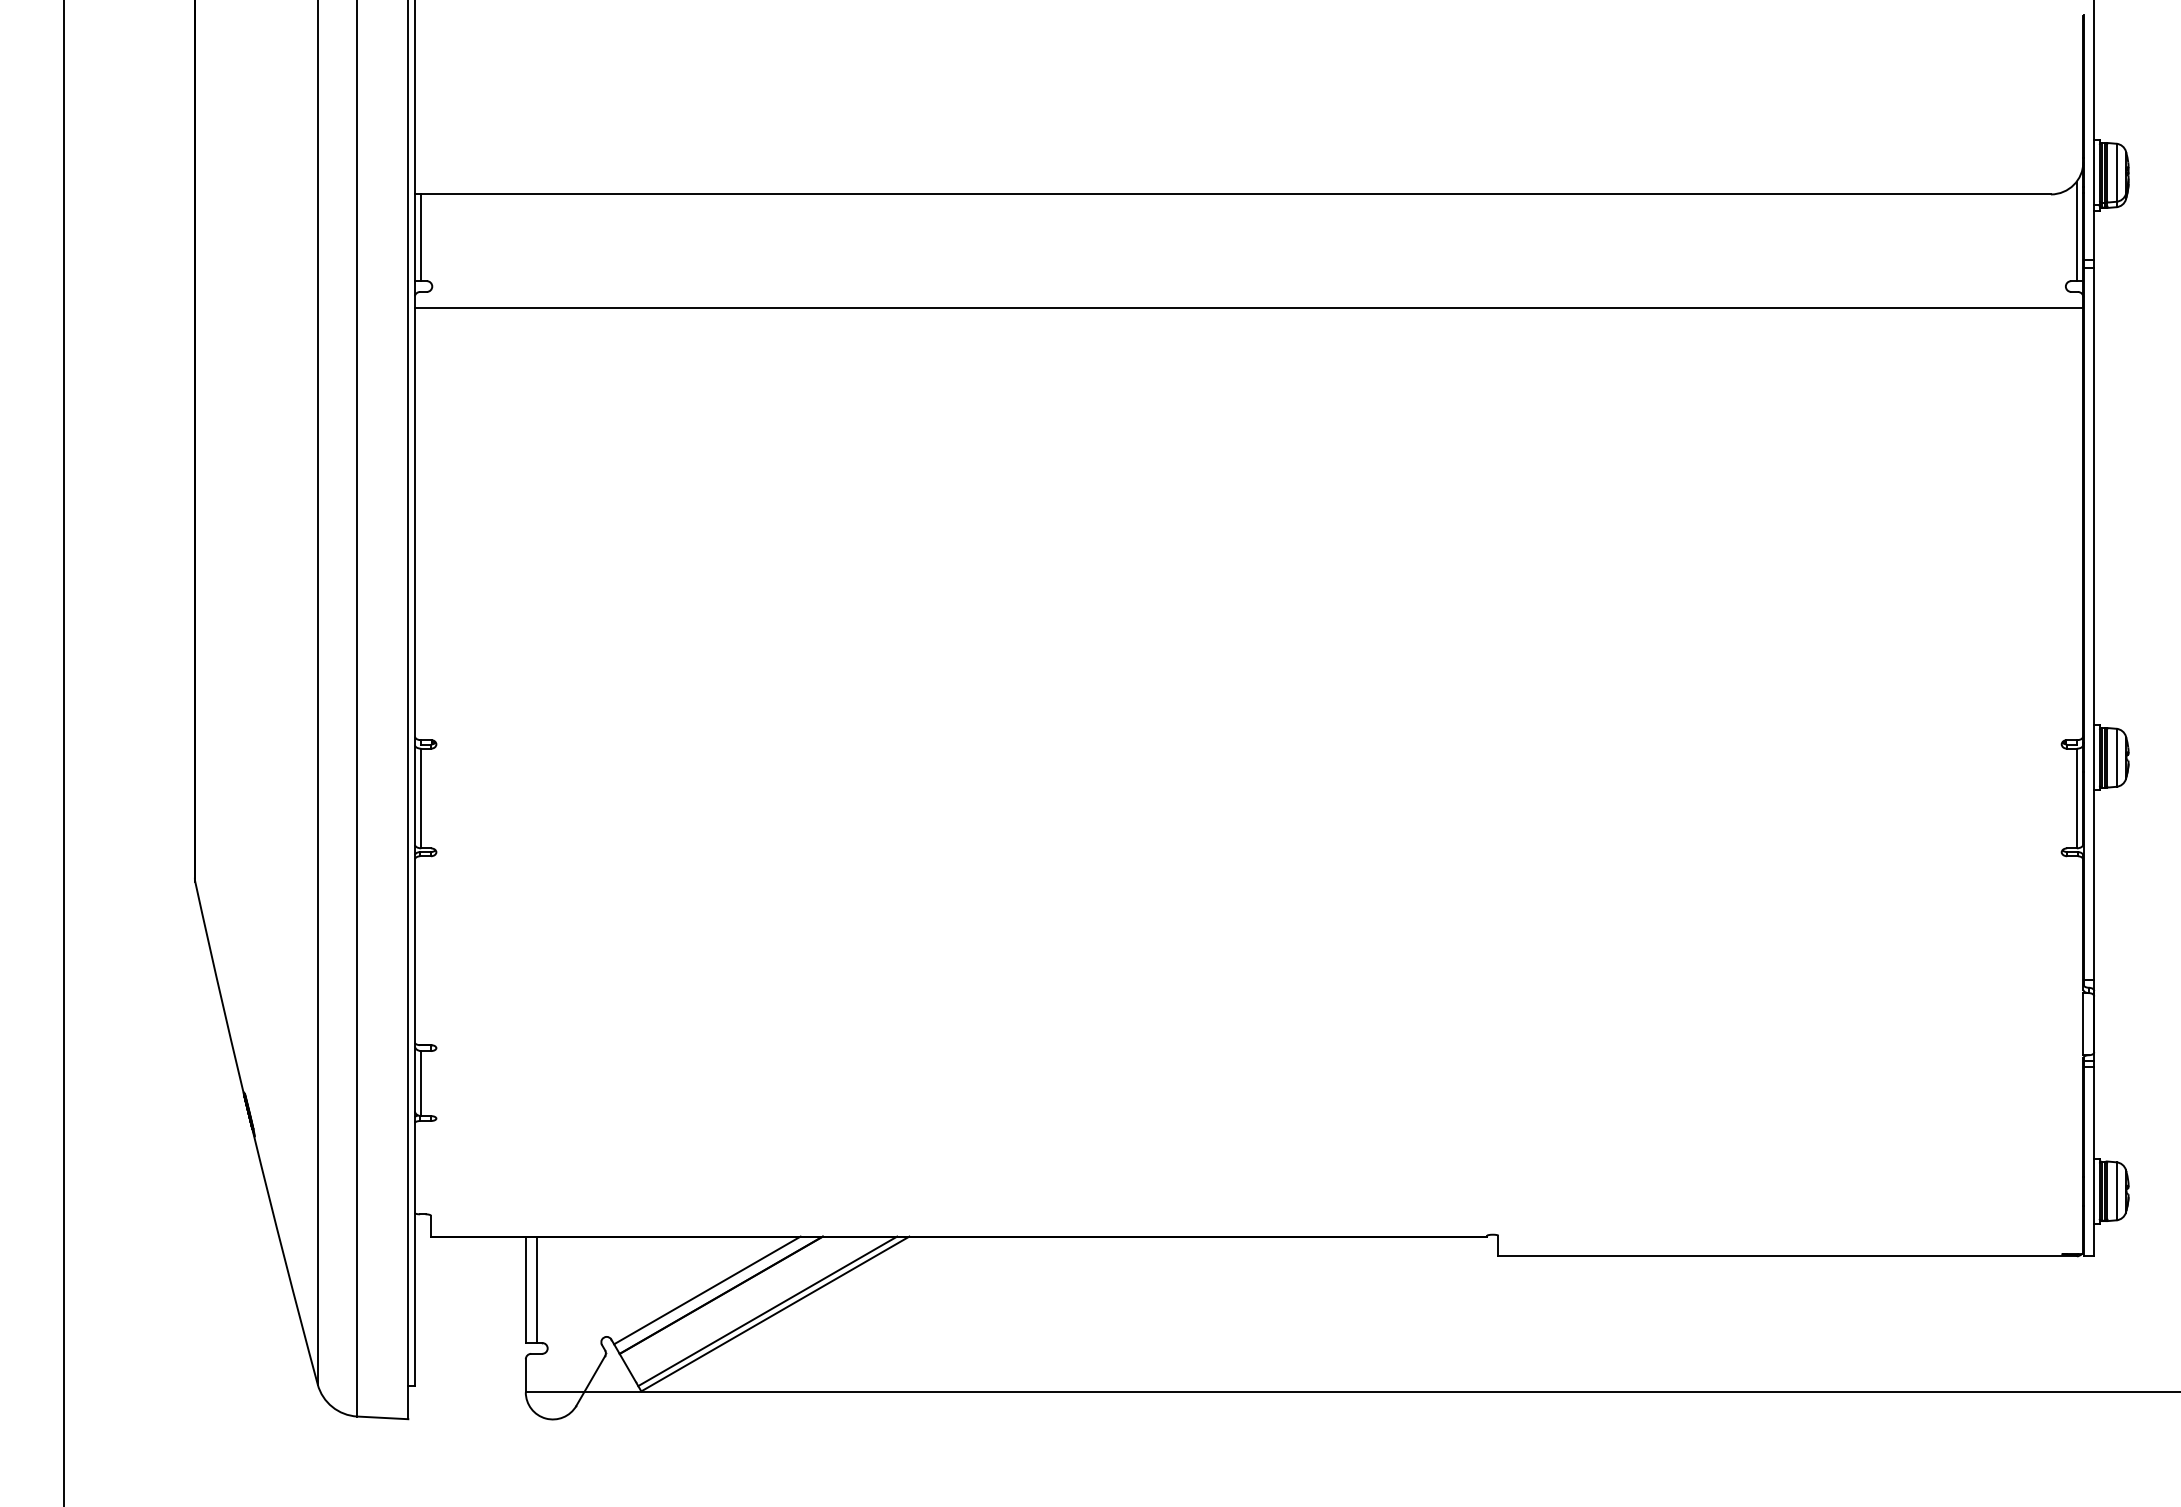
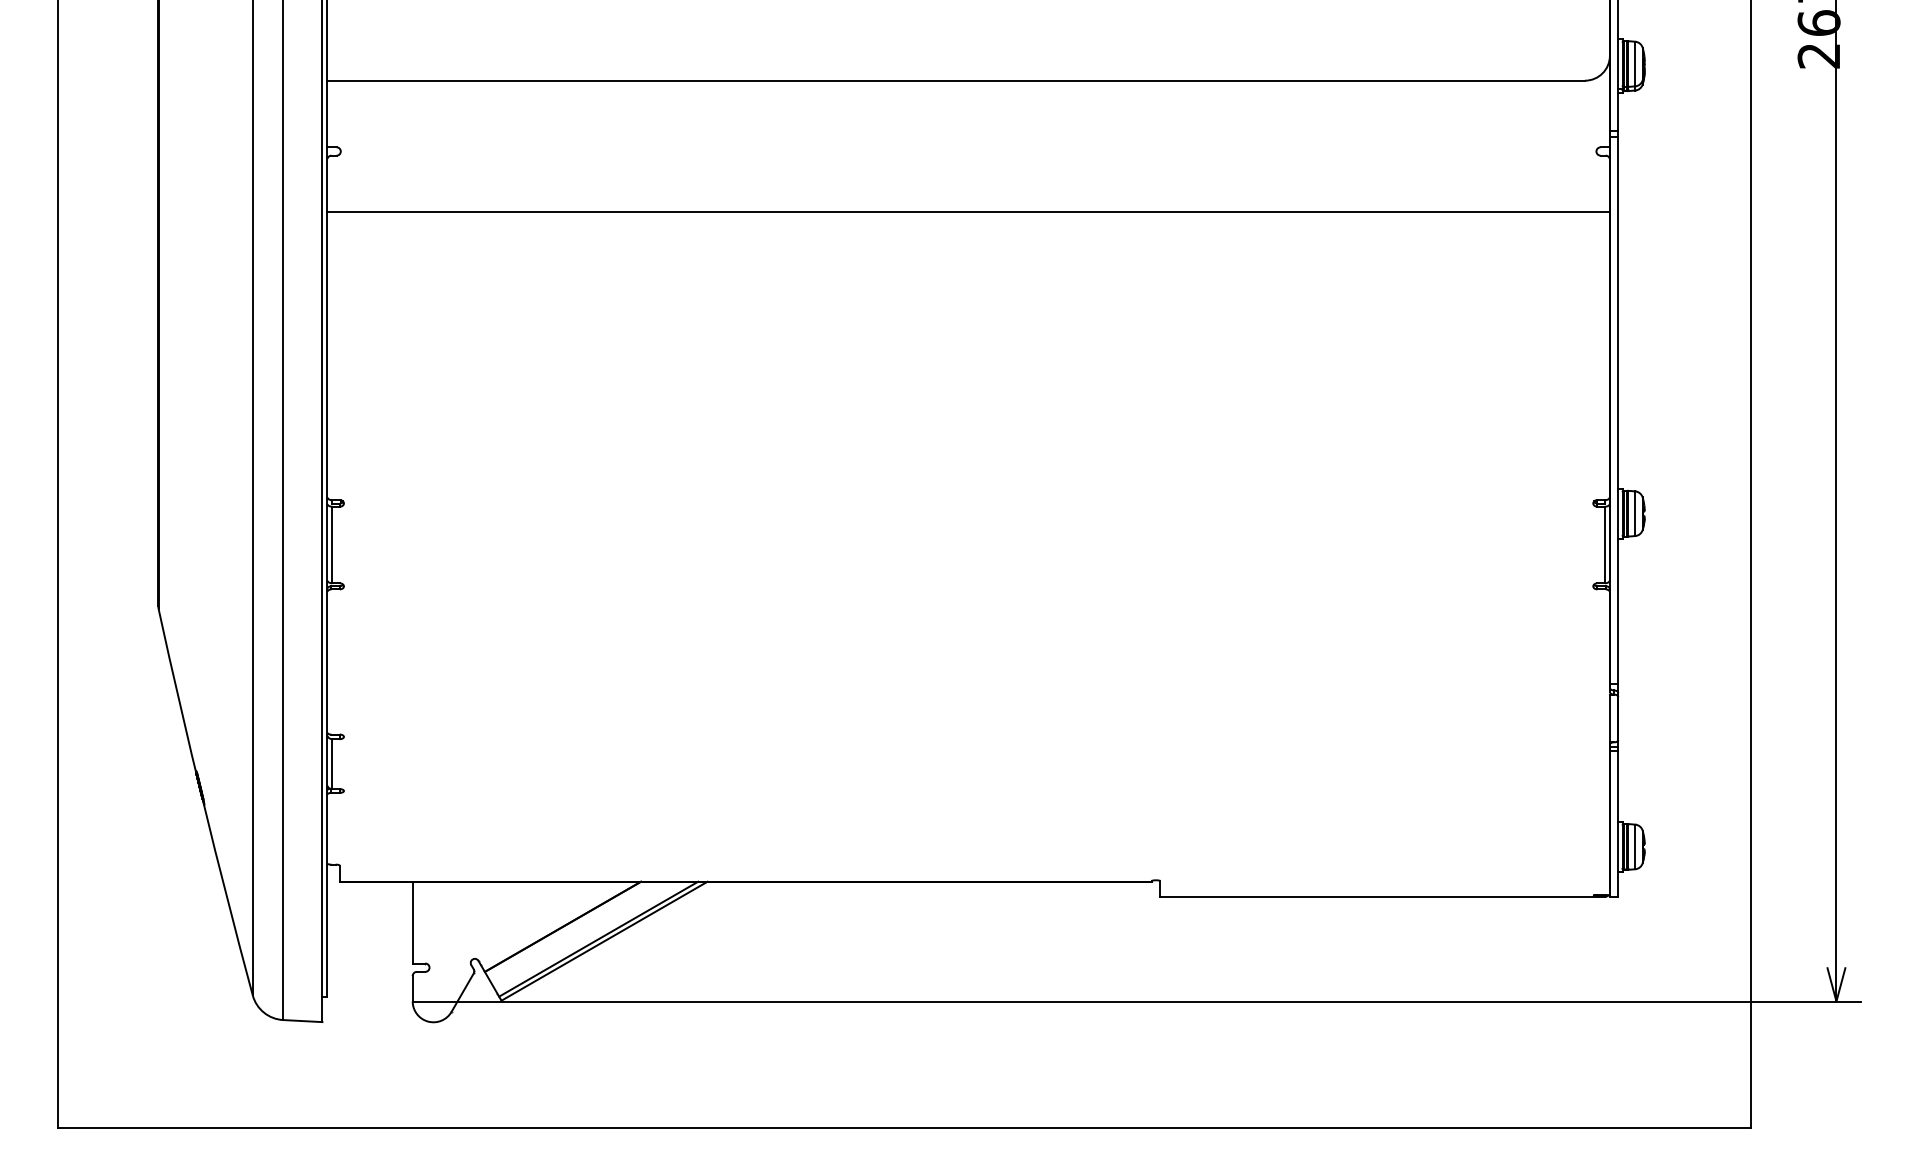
line: (2076, 230) -> (1604, 108), removed
line: (421, 237) -> (332, 113), removed
line: (1248, 307) -> (968, 211), moved
line: (537, 1289) -> (421, 922), removed
line: (706, 1289) -> (551, 922), removed

